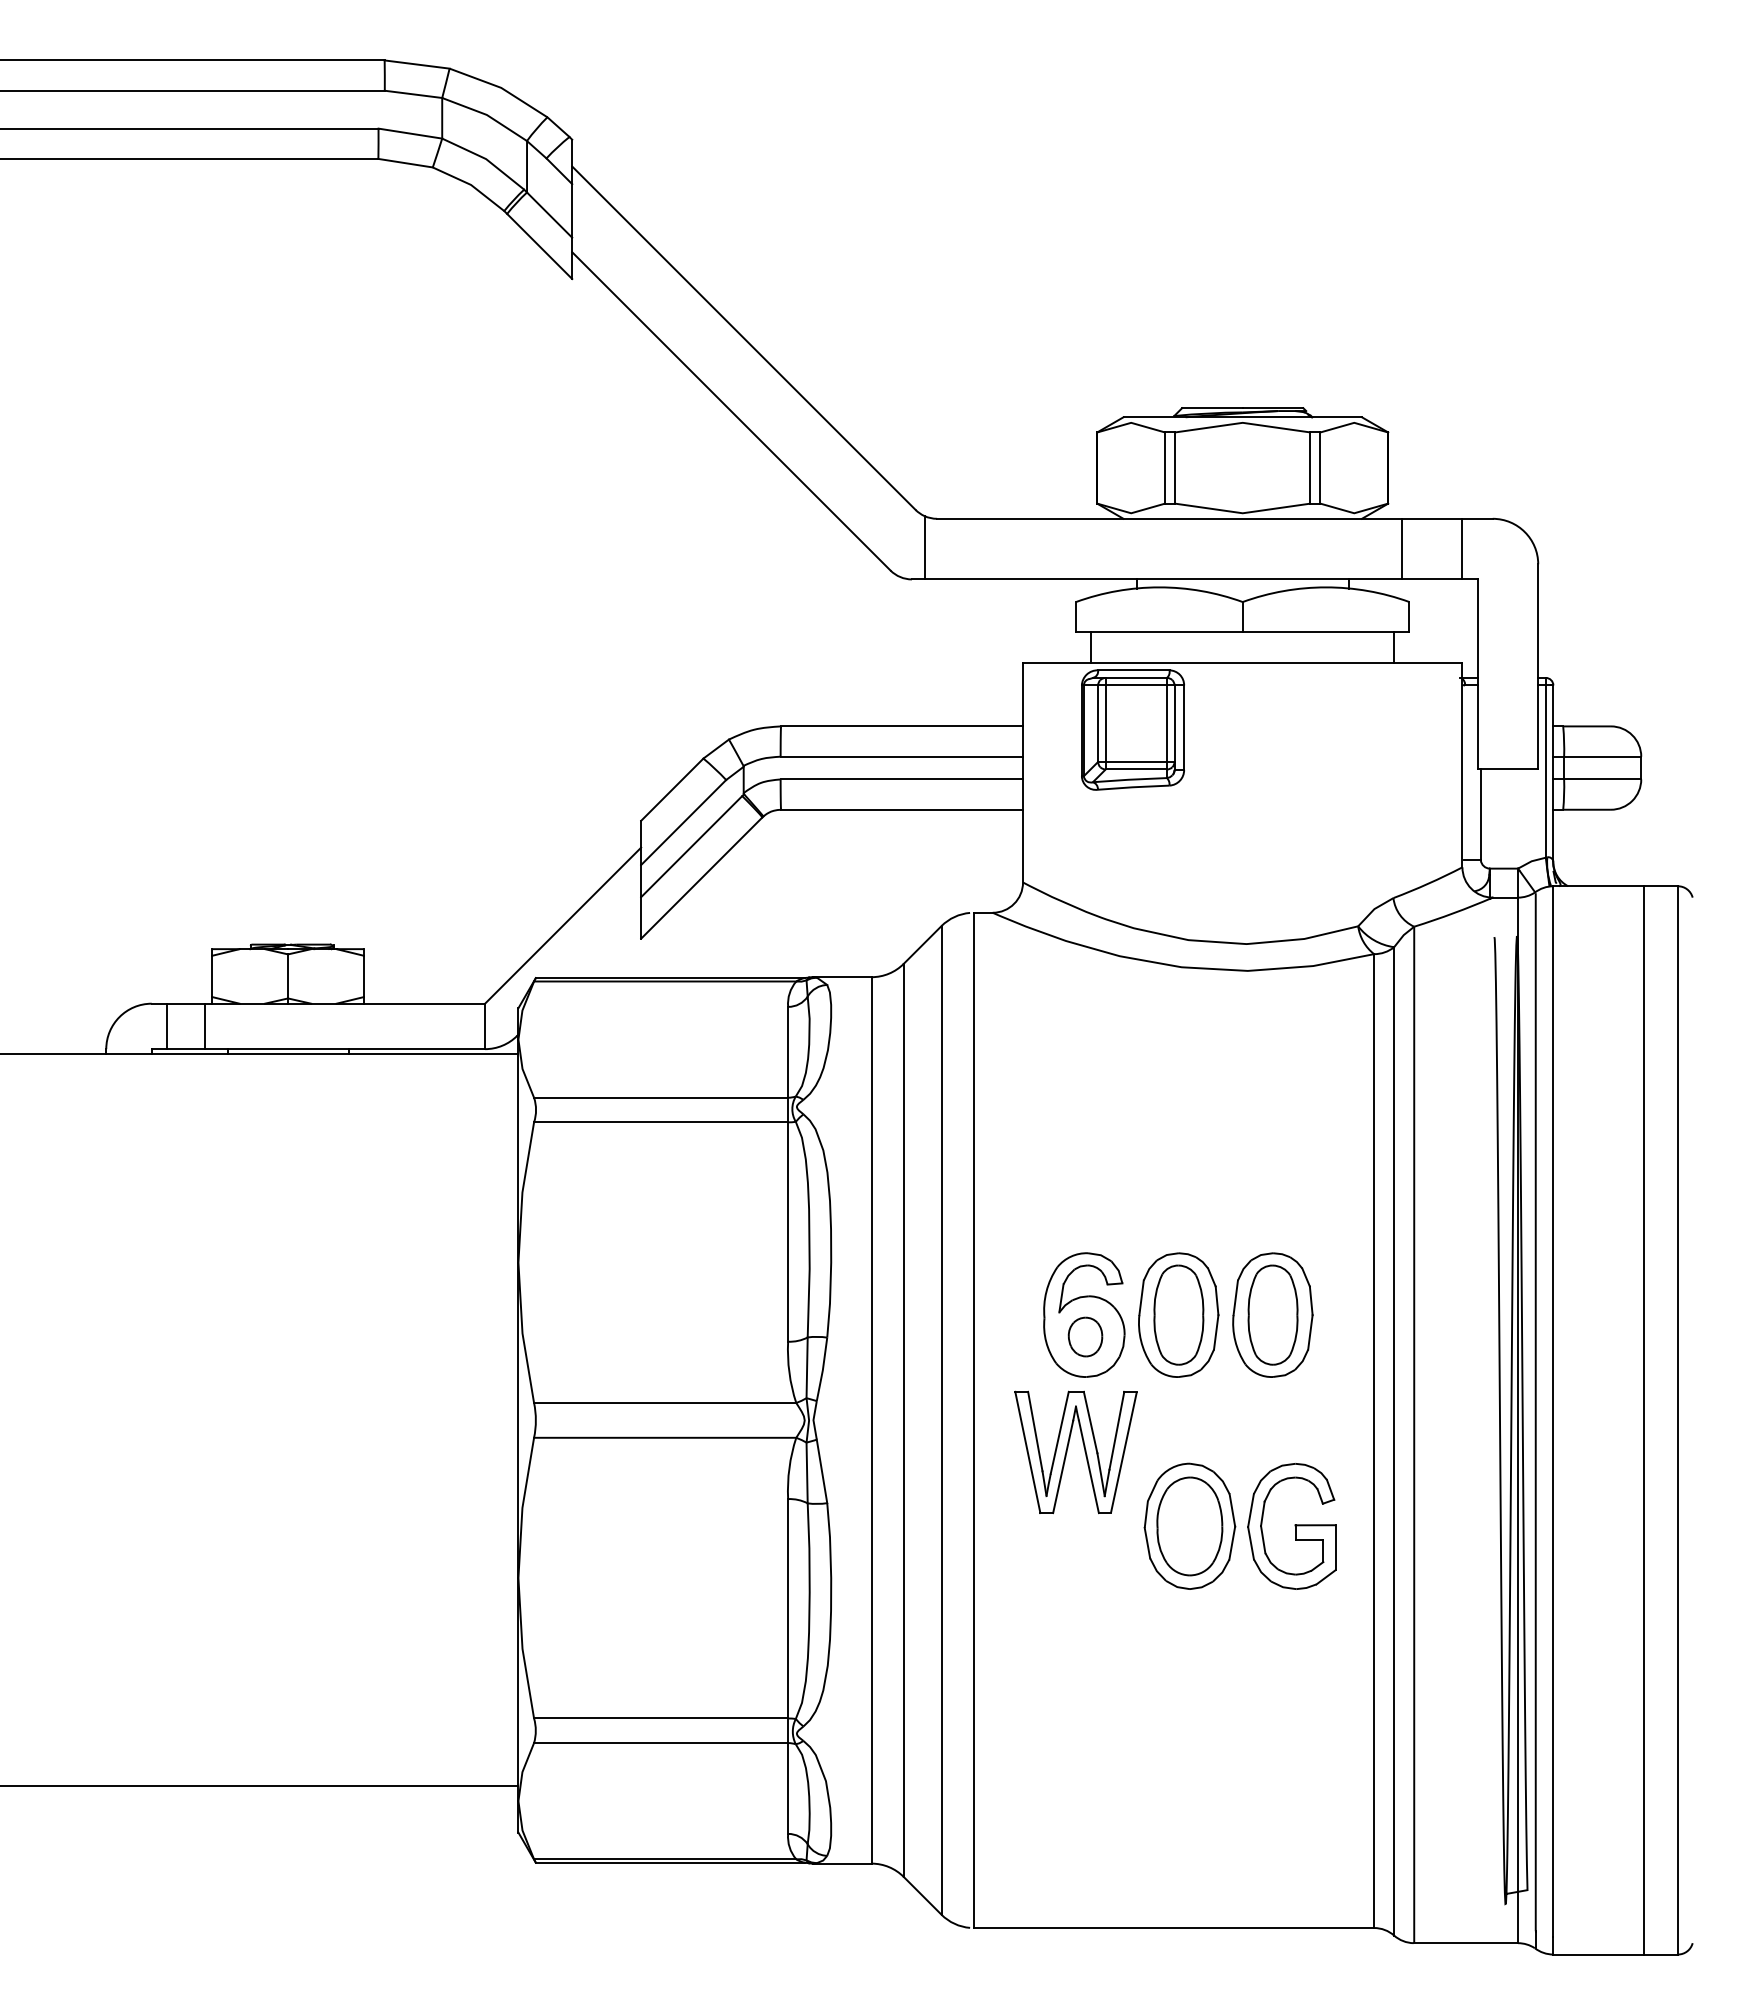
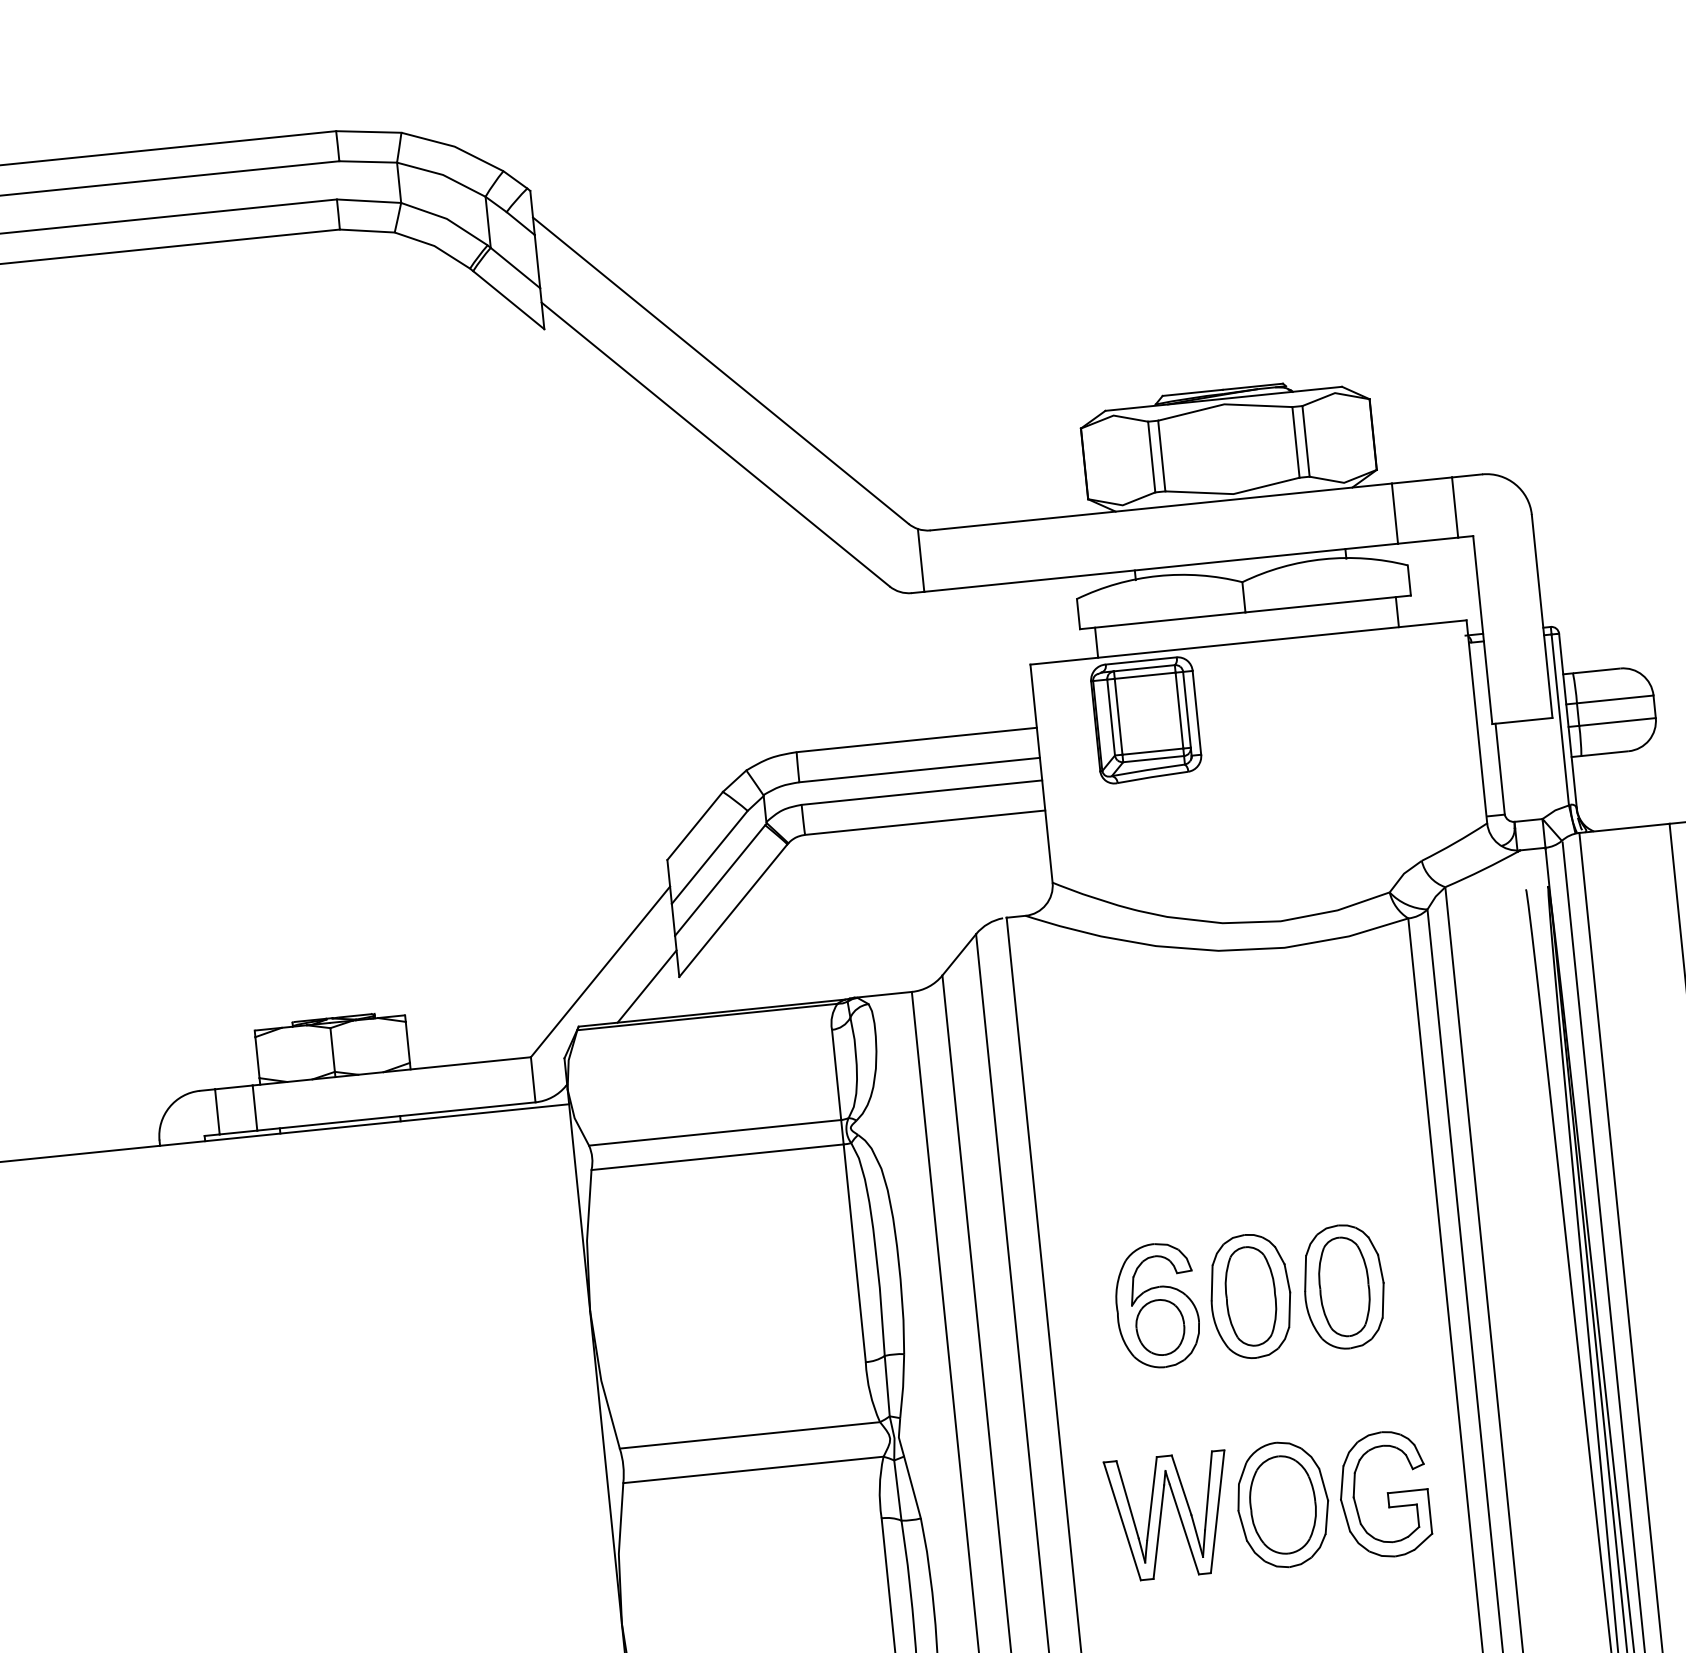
line: (608, 944) -> (647, 986), added
part: (1085, 1336) -> (1160, 1327), size x1.43
part: (1067, 1452) -> (1161, 1517), moved

